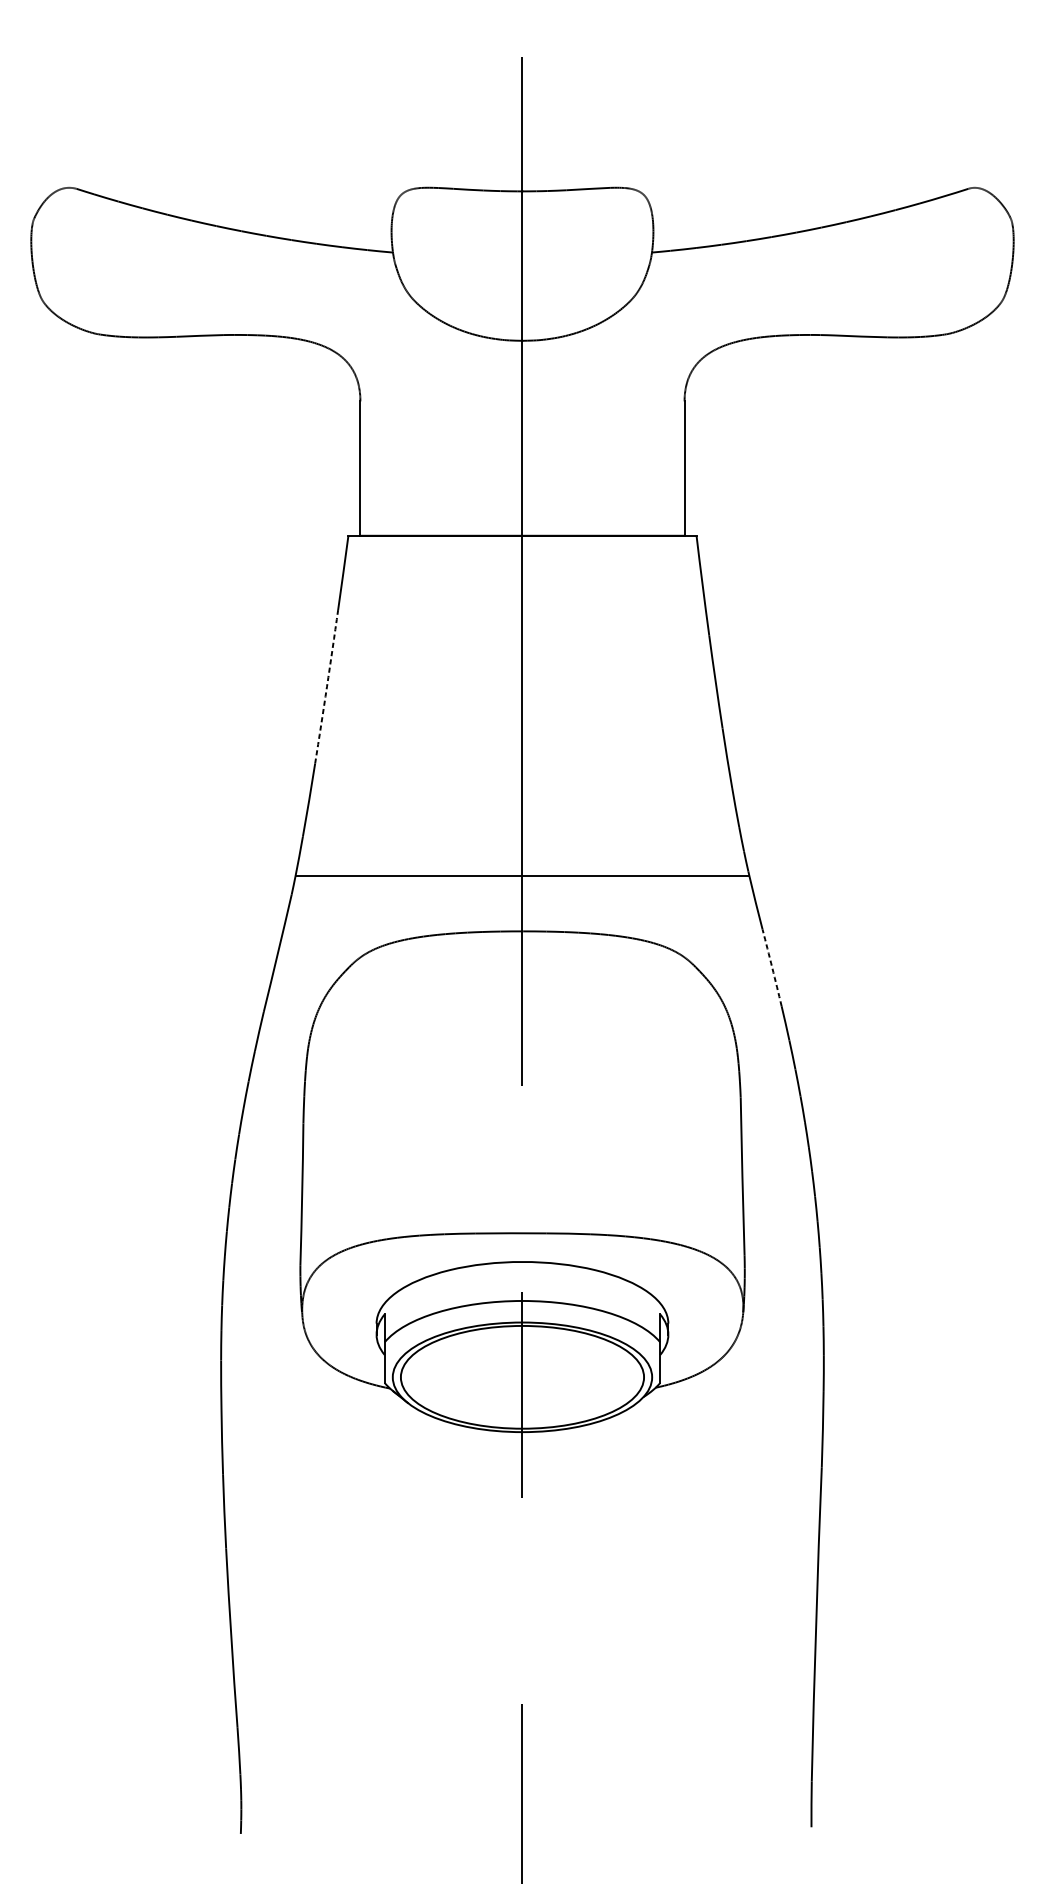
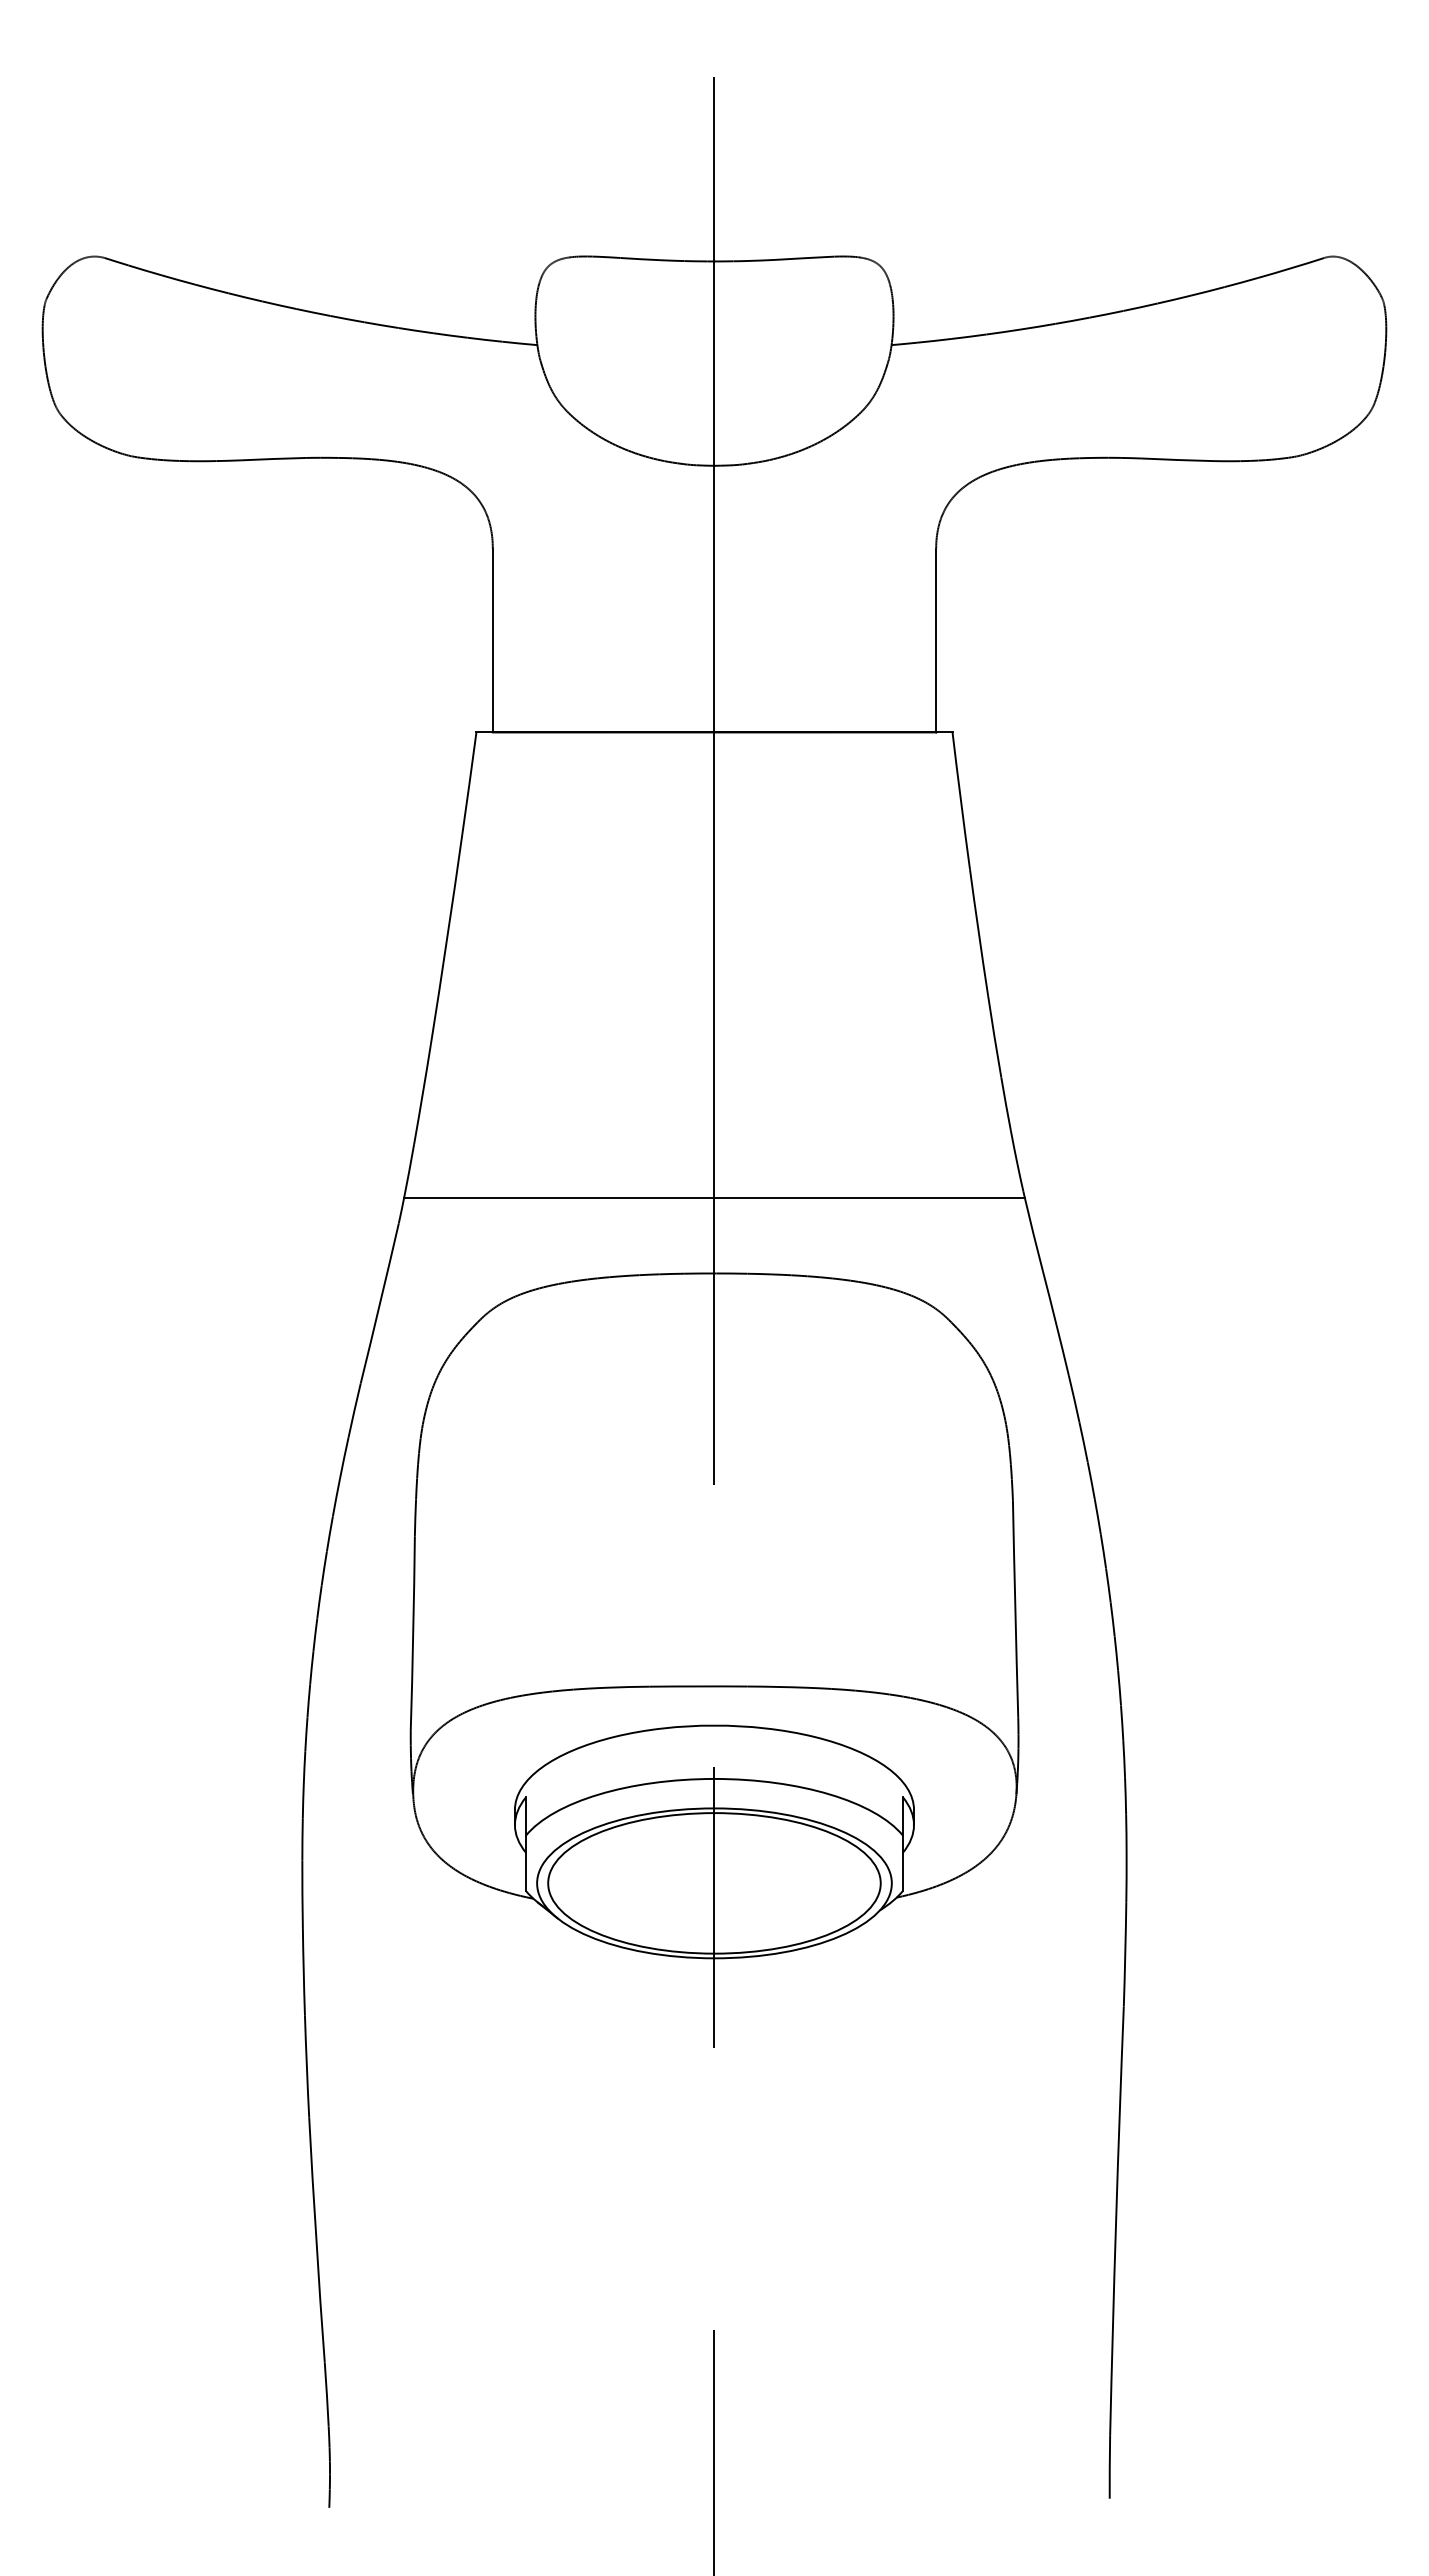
arc: (327, 687) -> (447, 939), dashed -> solid
arc: (772, 967) -> (1056, 1323), dashed -> solid

